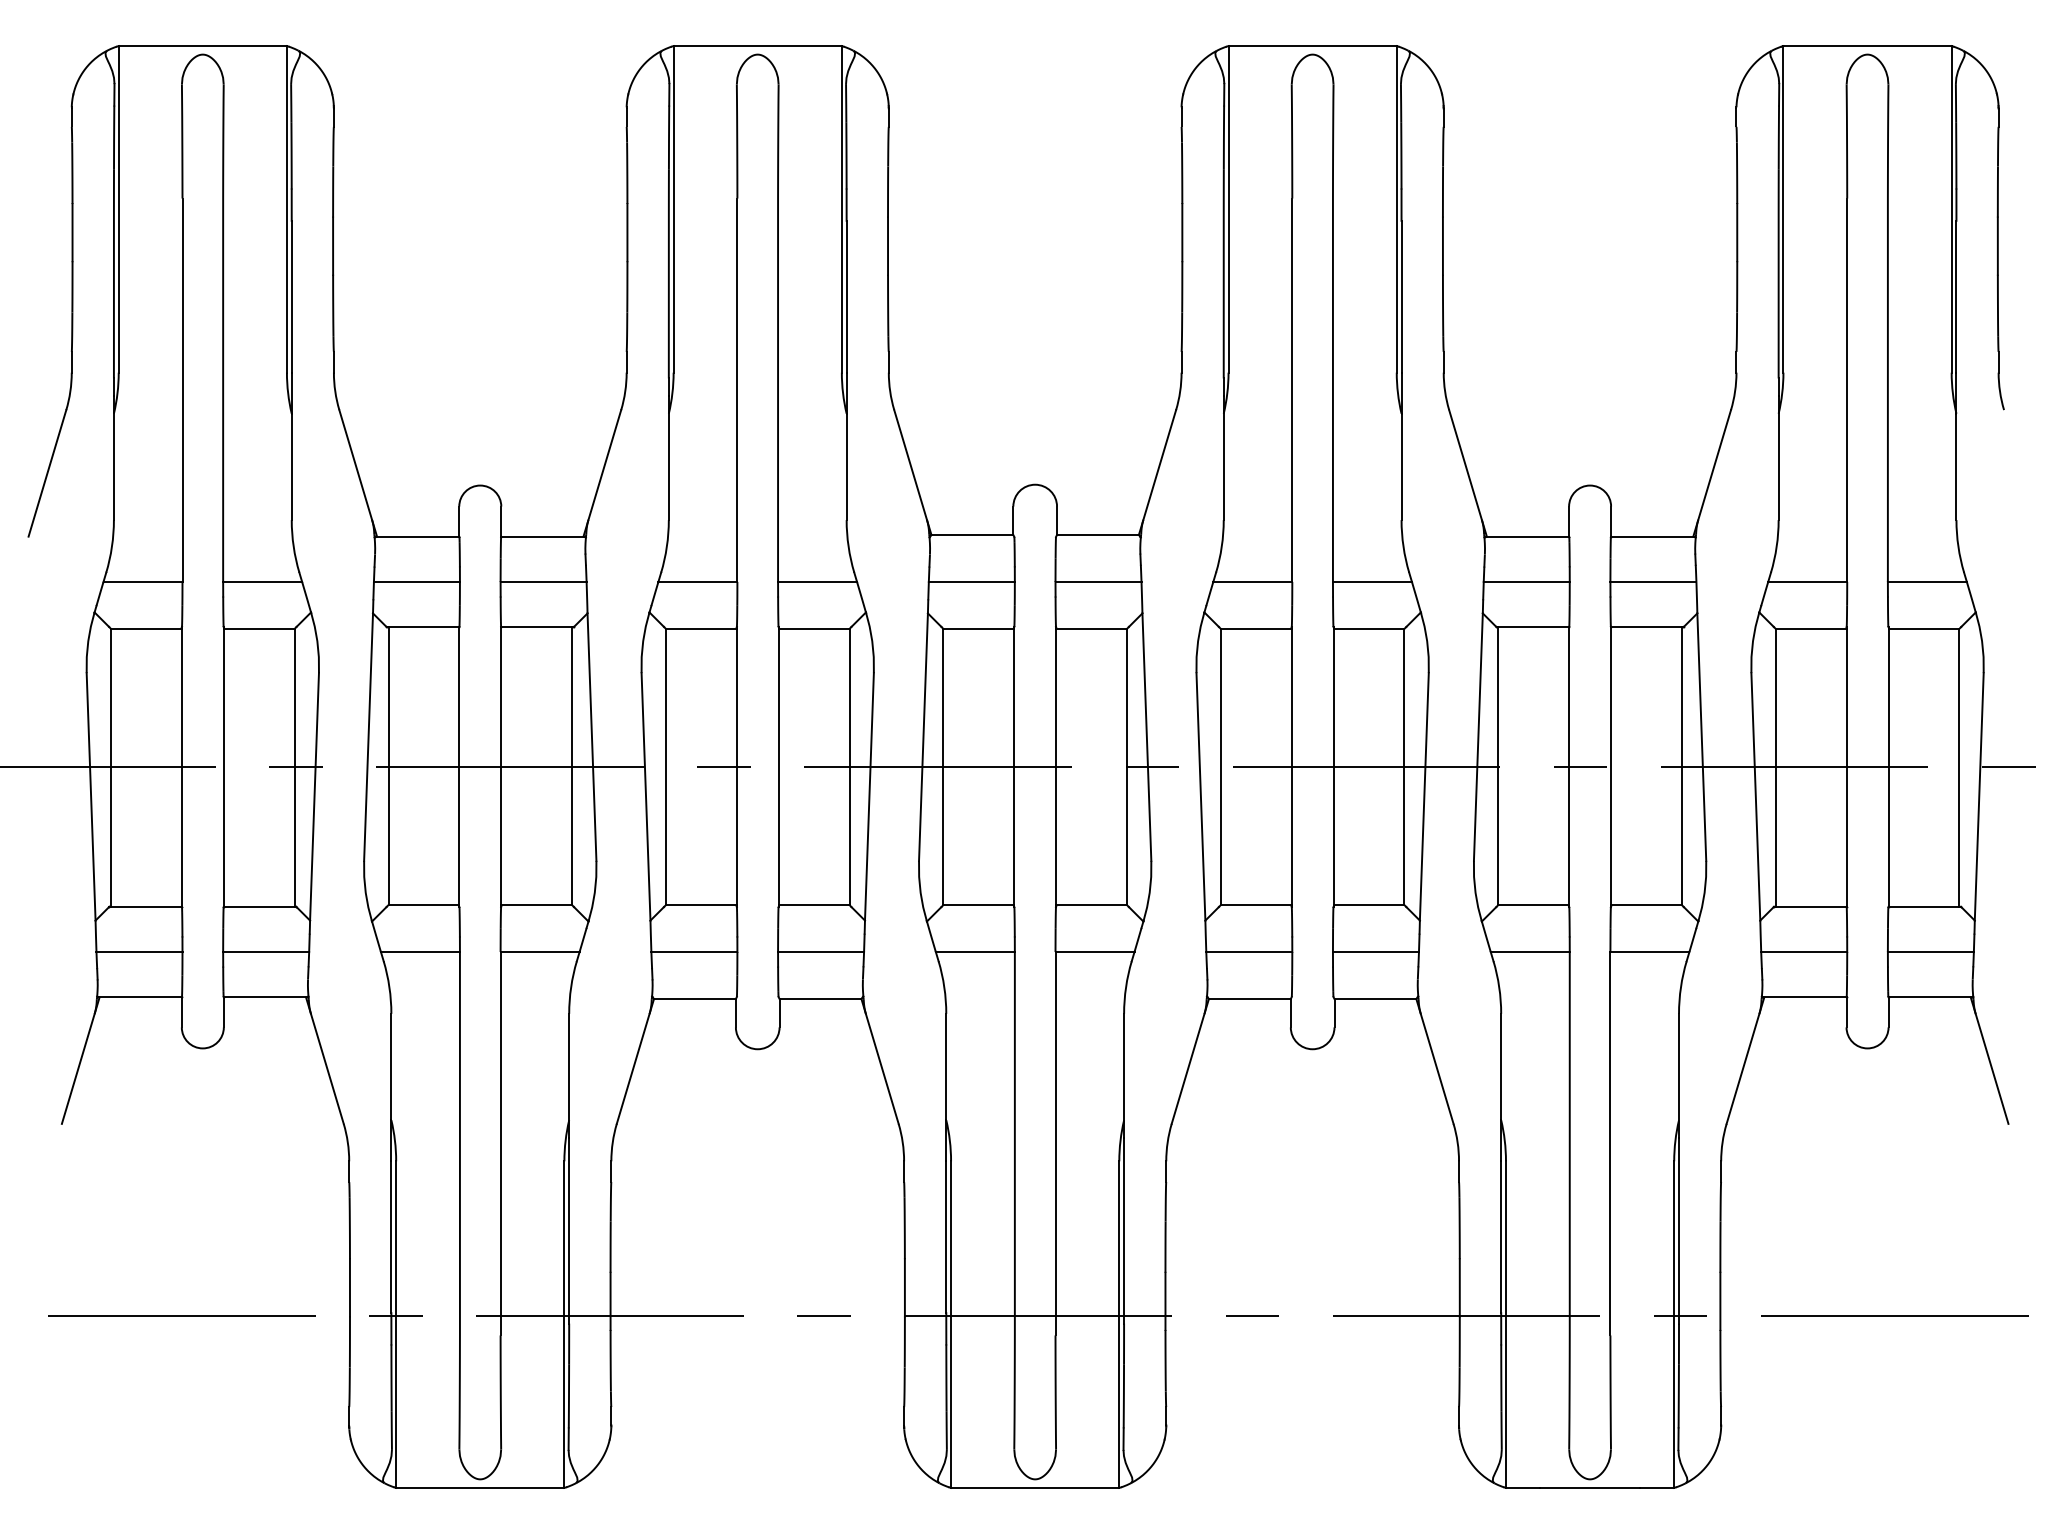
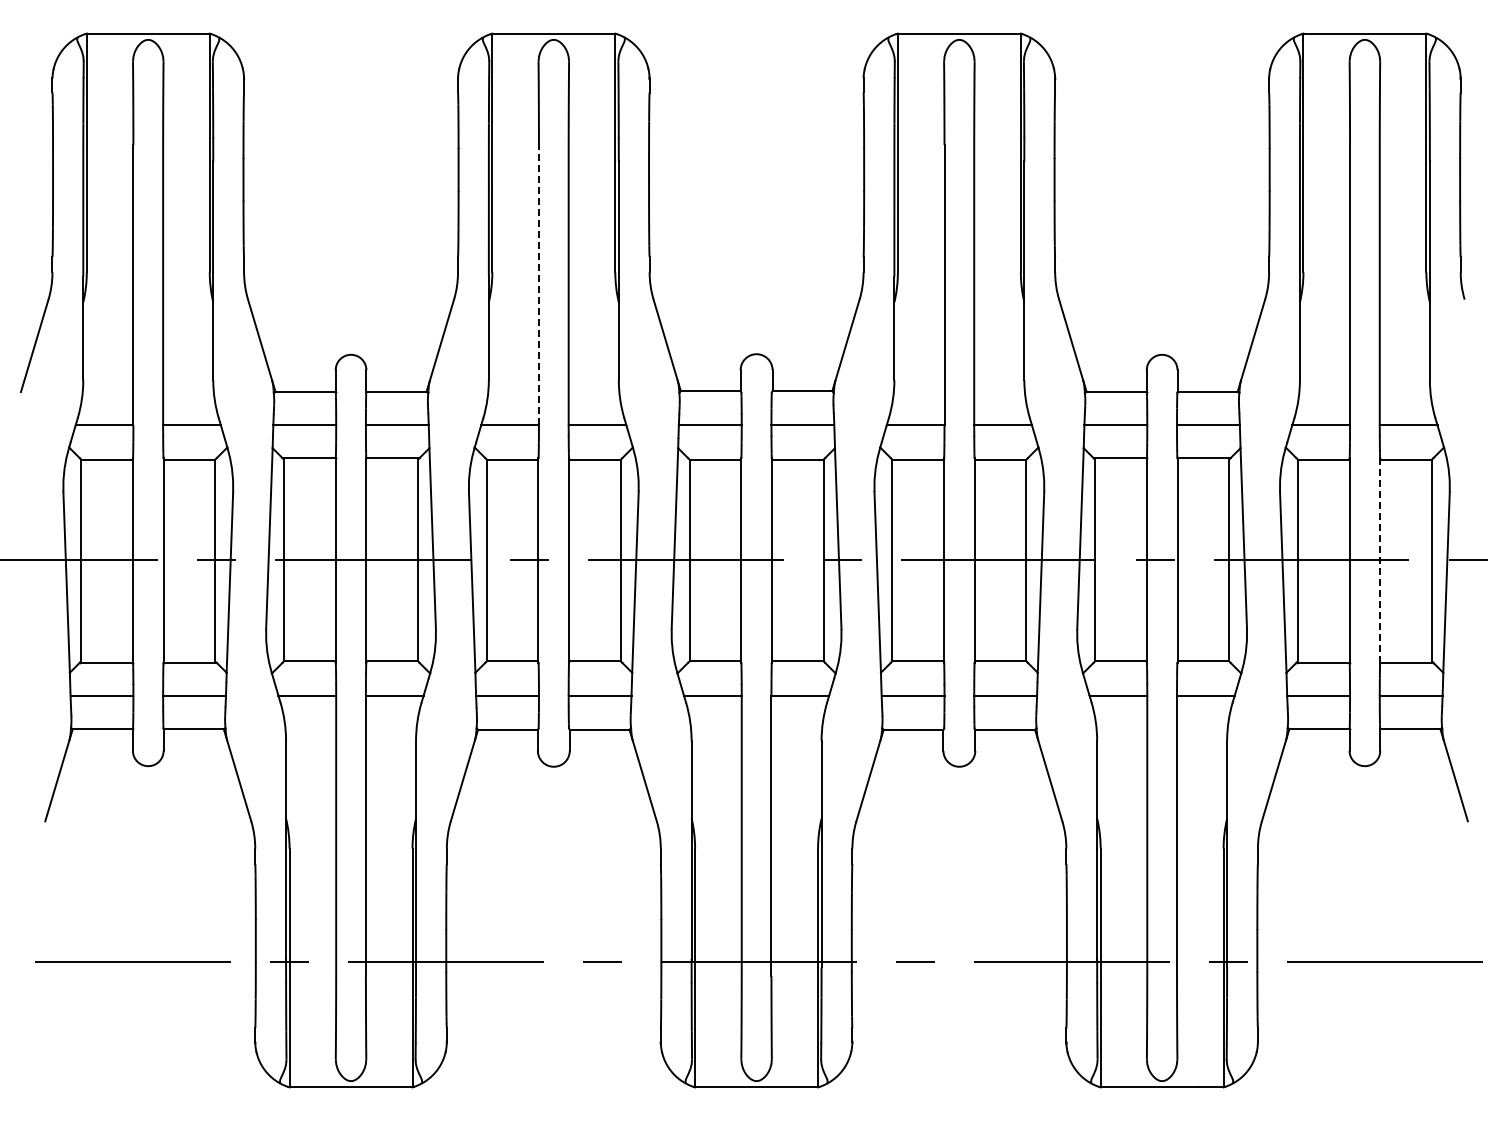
line: (736, 389) -> (538, 284), solid -> dashed
line: (1888, 767) -> (1380, 560), solid -> dashed

